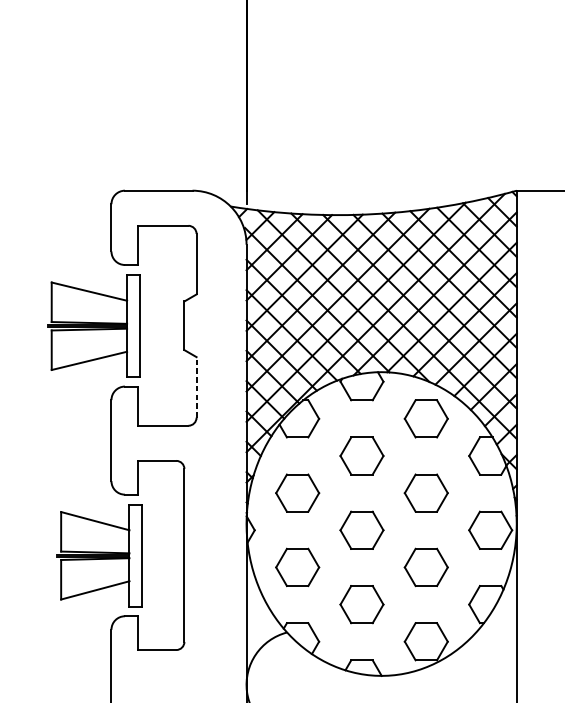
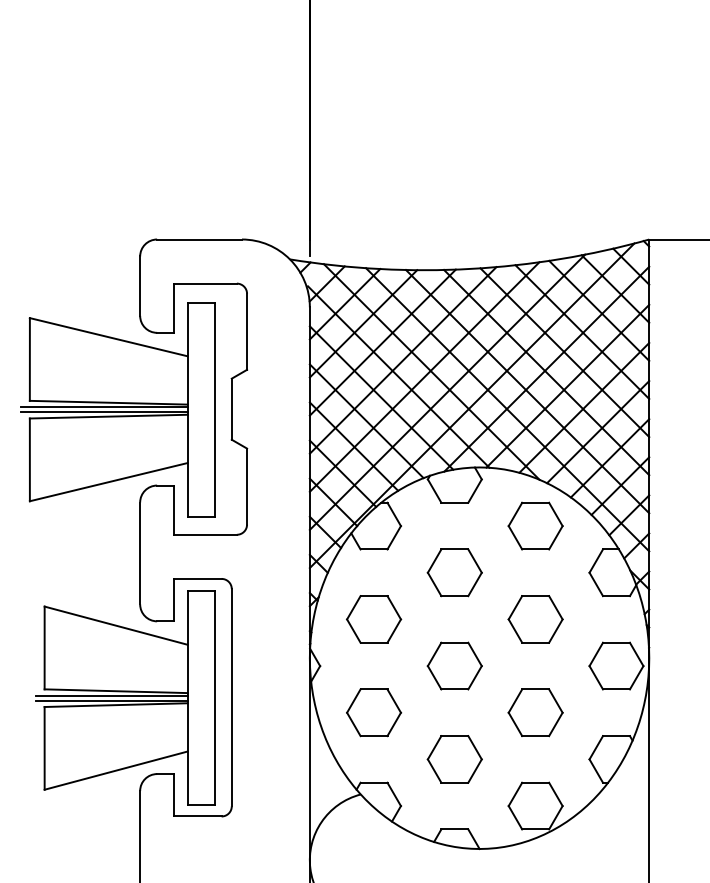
part: (93, 326) -> (117, 409), size x1.67
line: (196, 387) -> (247, 486), dashed -> solid
part: (99, 555) -> (125, 697), size x1.67

